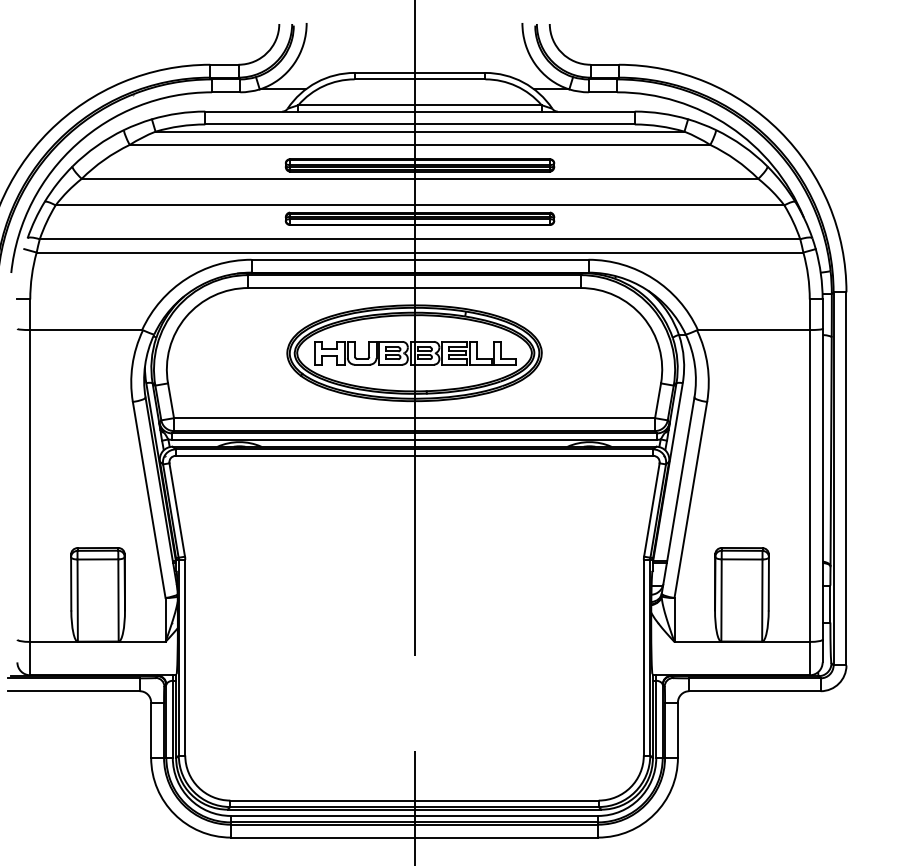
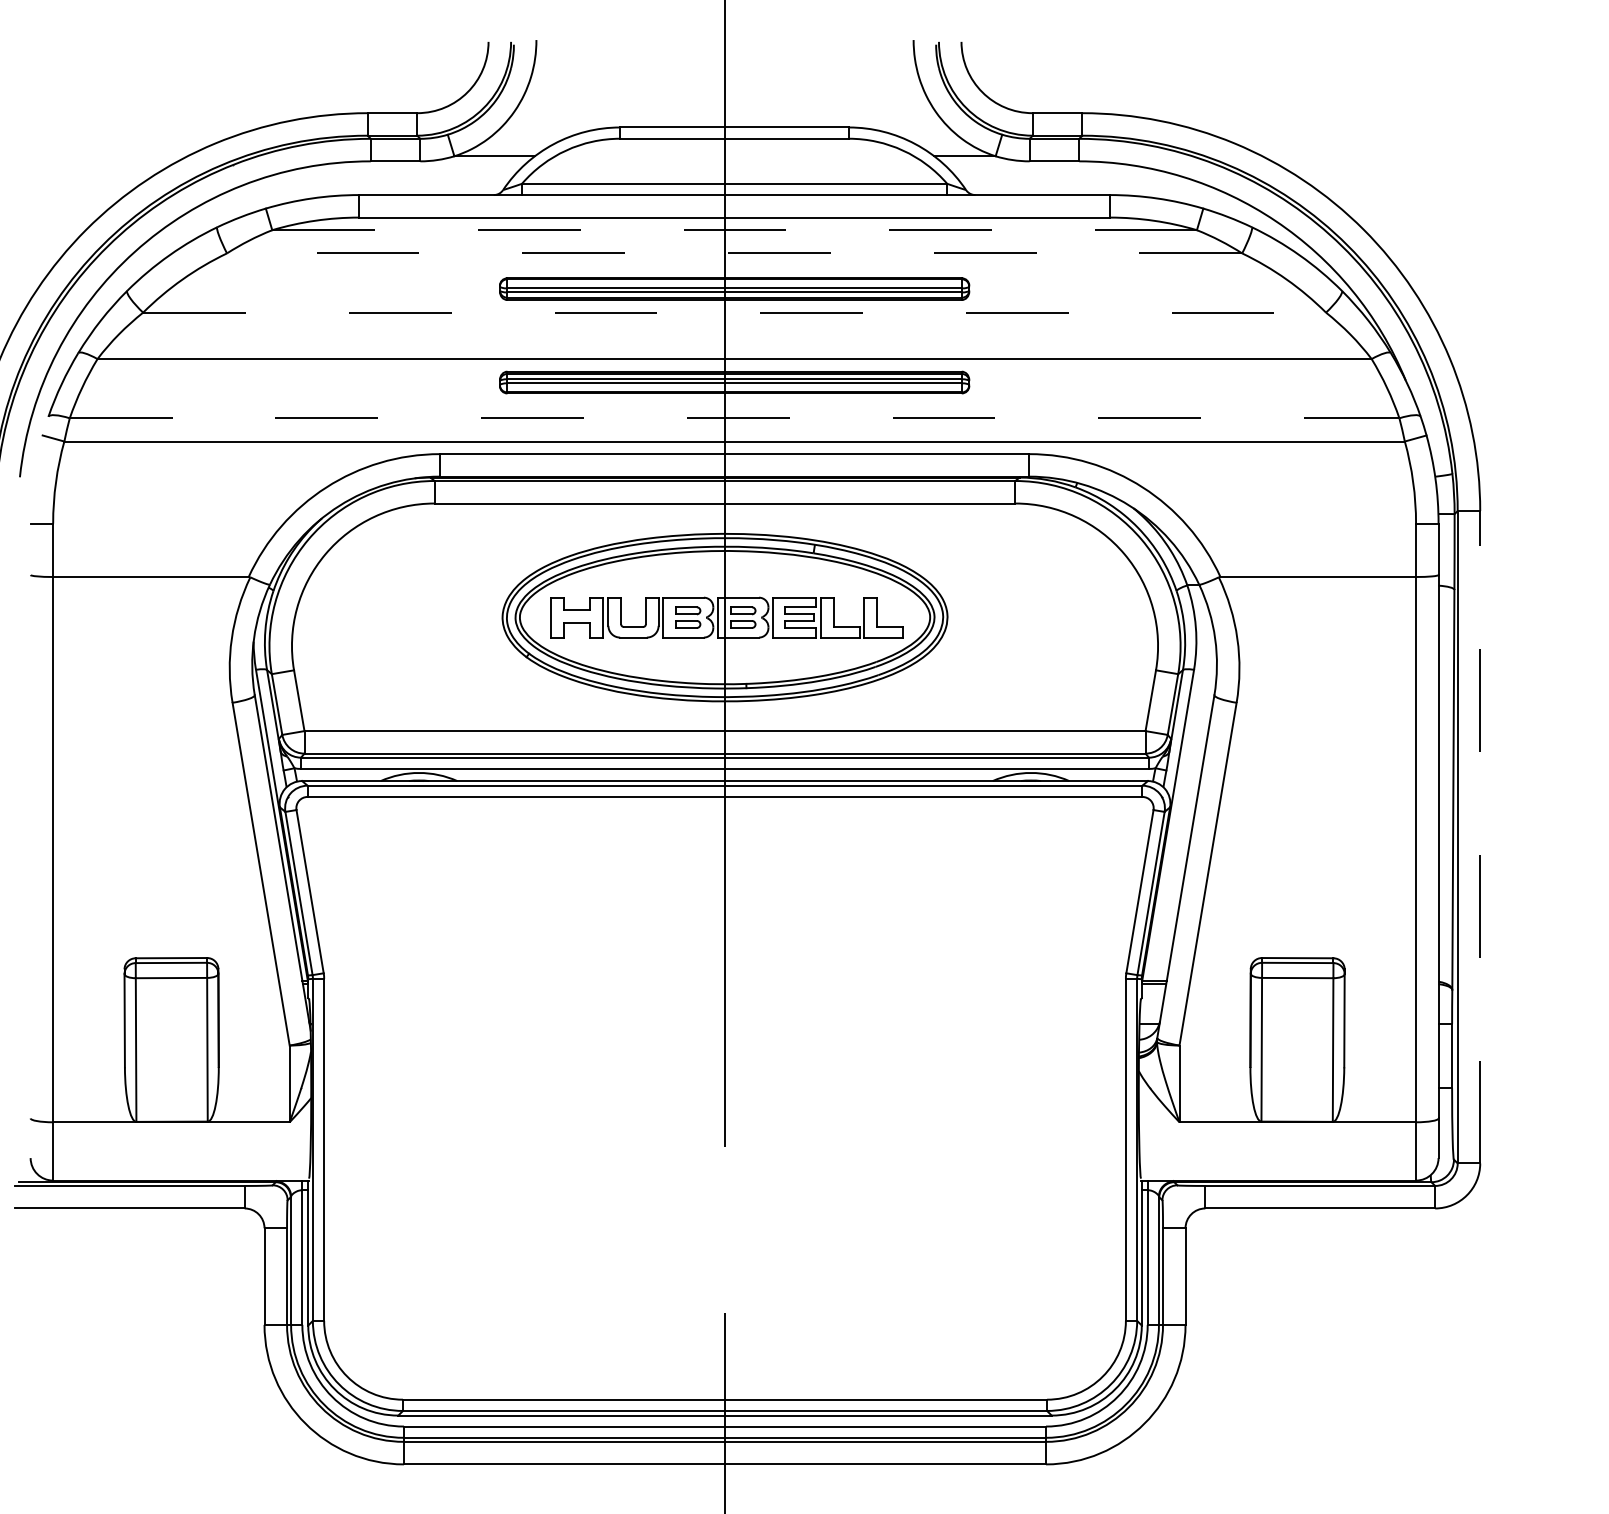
line: (420, 131) -> (735, 229), solid -> dashed
line: (419, 144) -> (733, 252), solid -> dashed
line: (420, 178) -> (735, 312), solid -> dashed
line: (420, 239) -> (735, 418), solid -> dashed
line: (846, 478) -> (1480, 836), solid -> dashed

